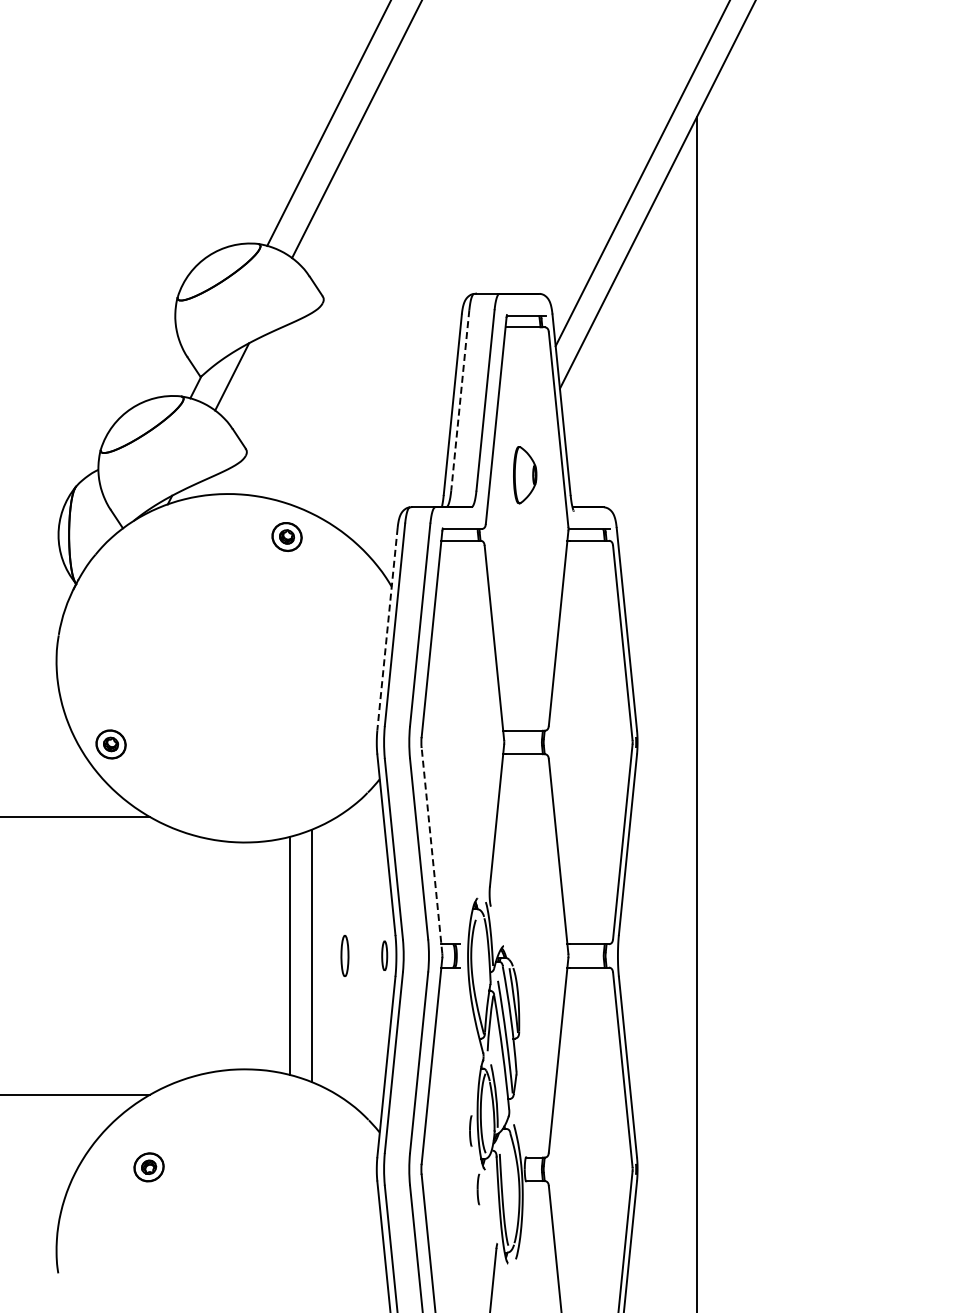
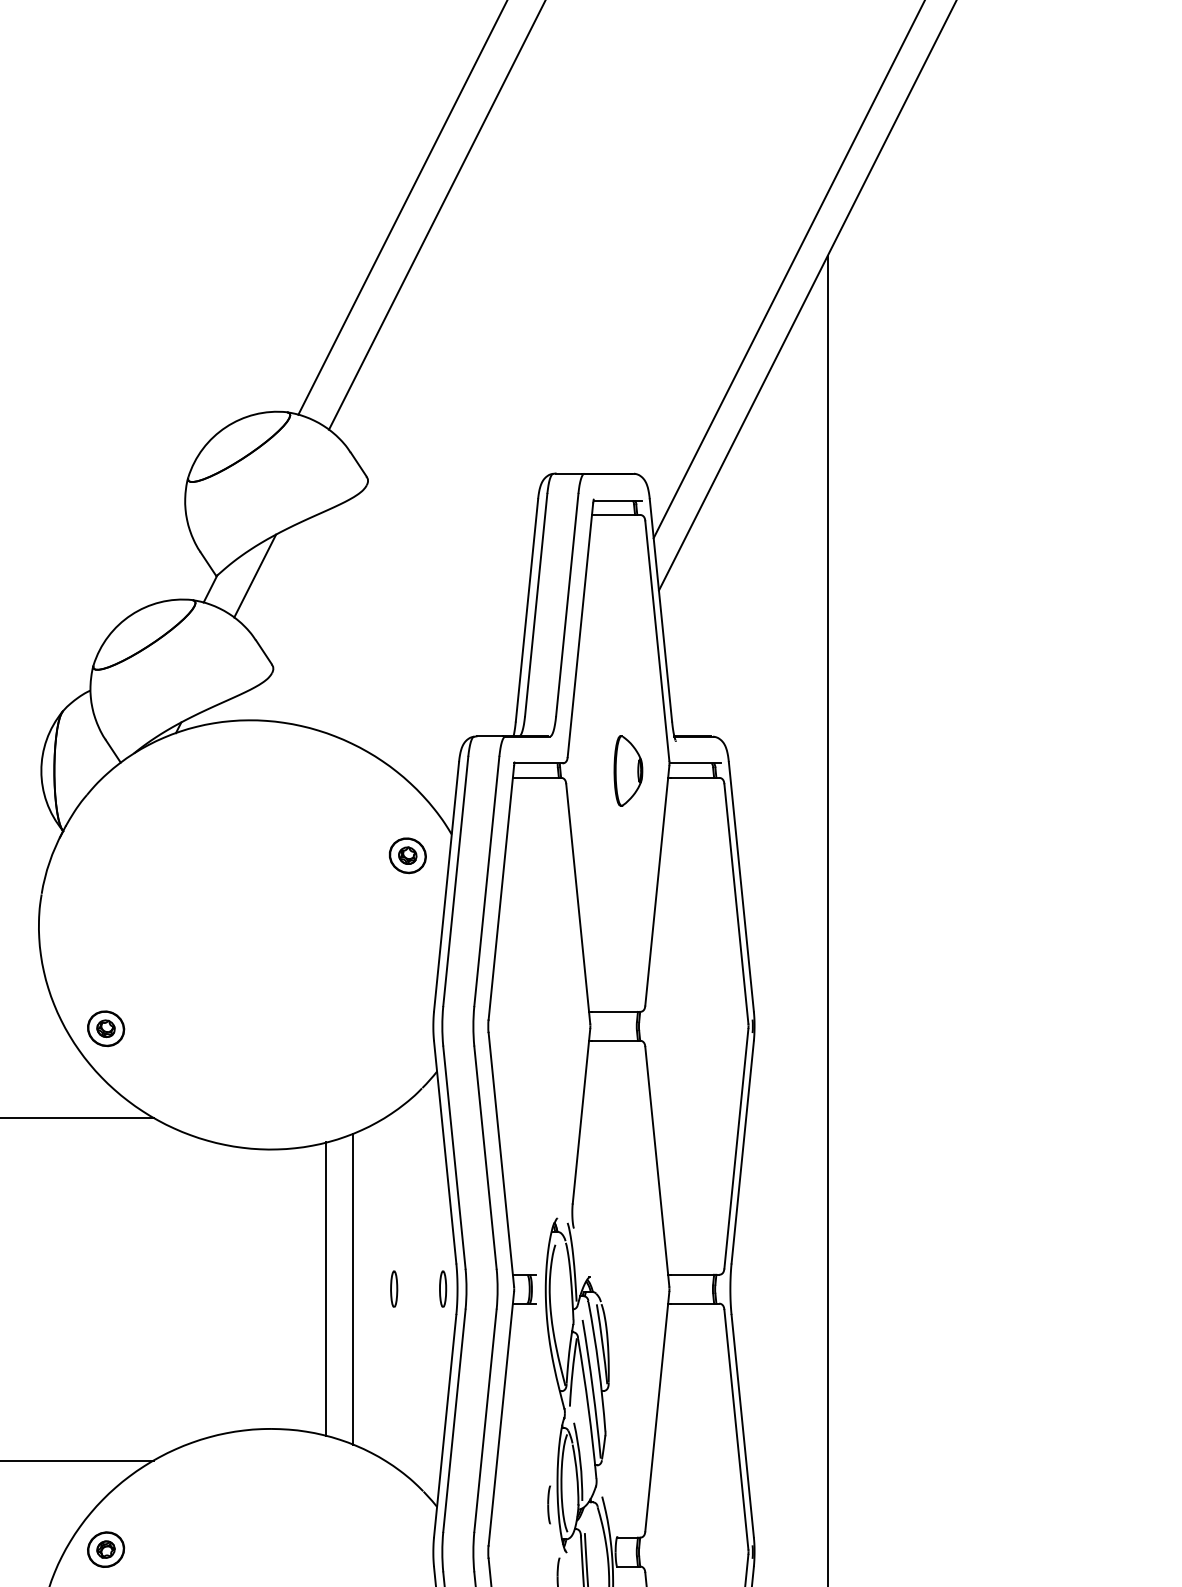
line: (460, 400) -> (536, 605), dashed -> solid
part: (525, 475) -> (628, 771), moved
part: (286, 536) -> (407, 855), moved
line: (387, 629) -> (446, 887), dashed -> solid
line: (431, 850) -> (500, 1159), dashed -> solid
part: (344, 955) -> (393, 1288), size x0.71
part: (148, 1167) -> (105, 1549), moved

